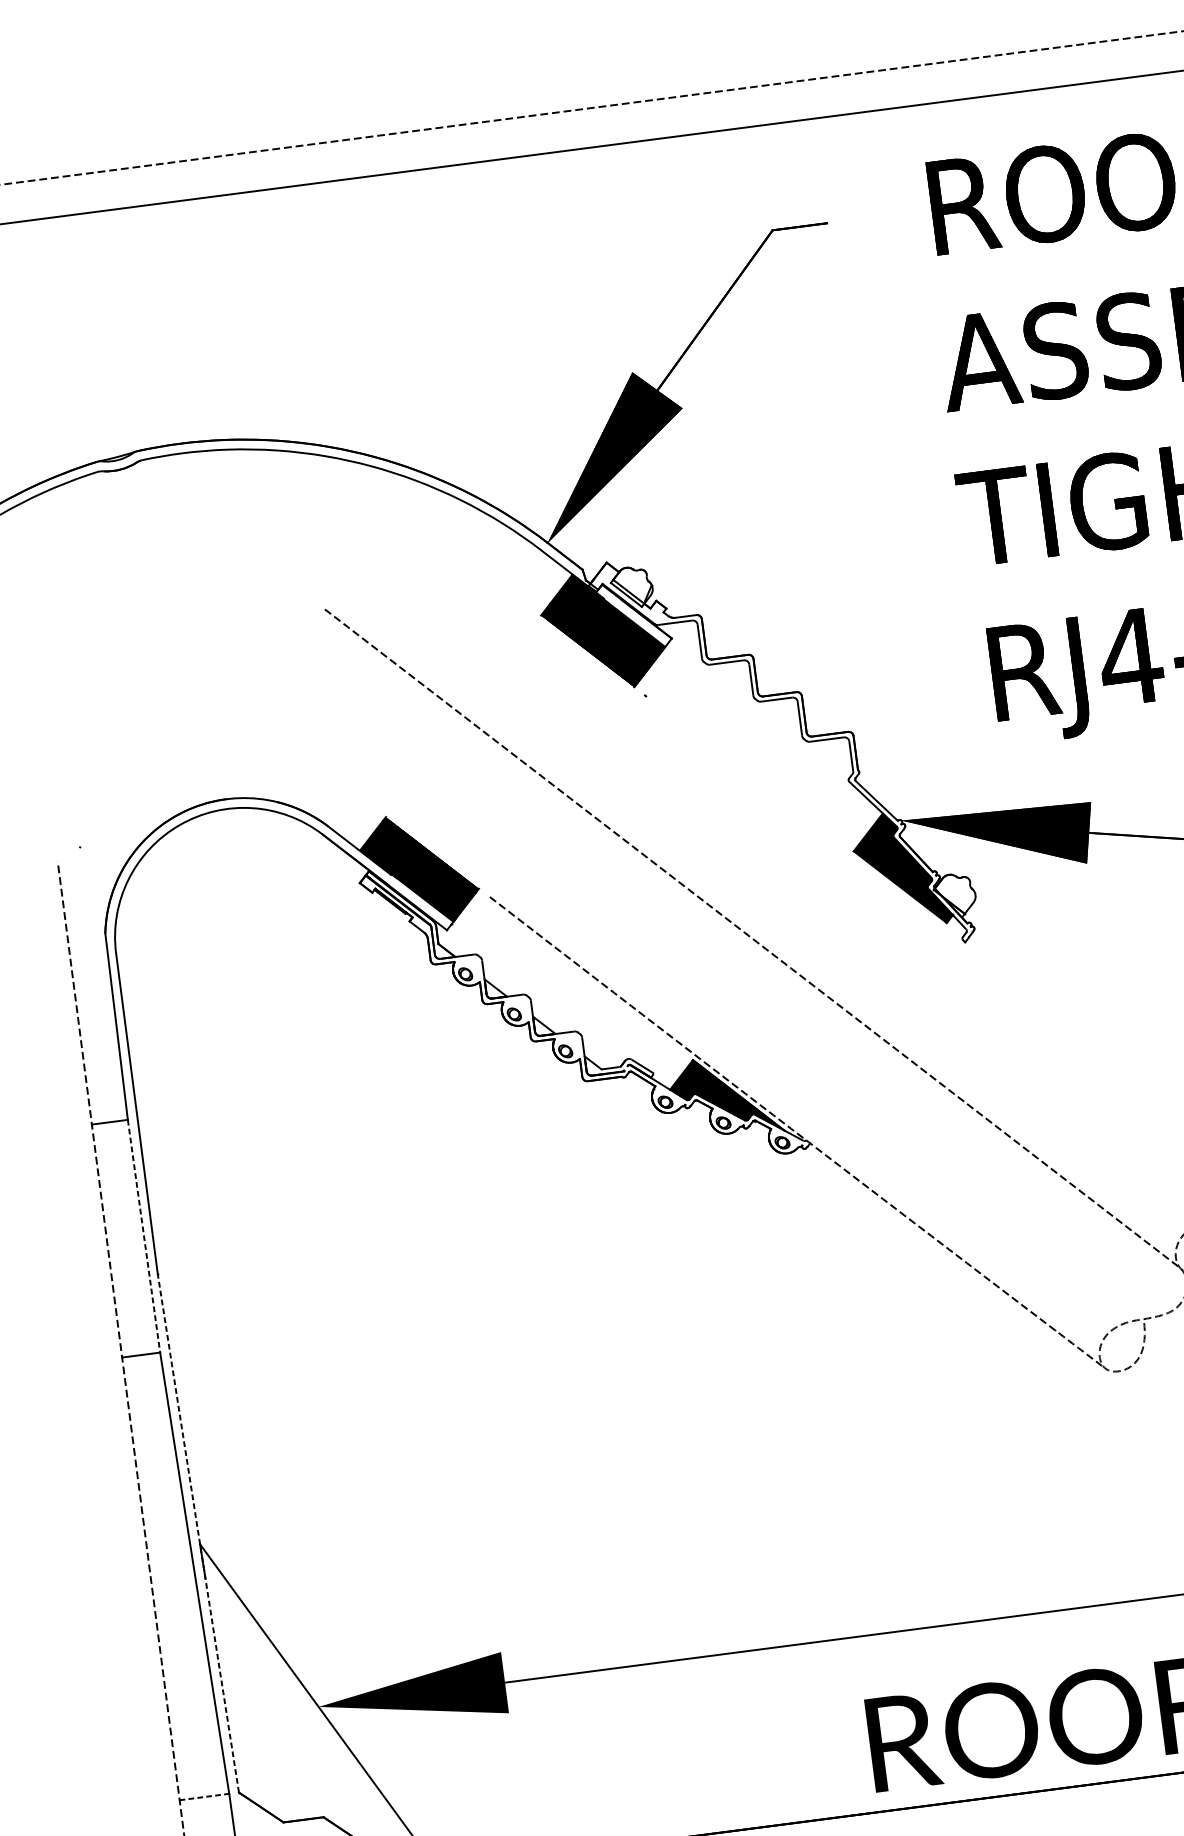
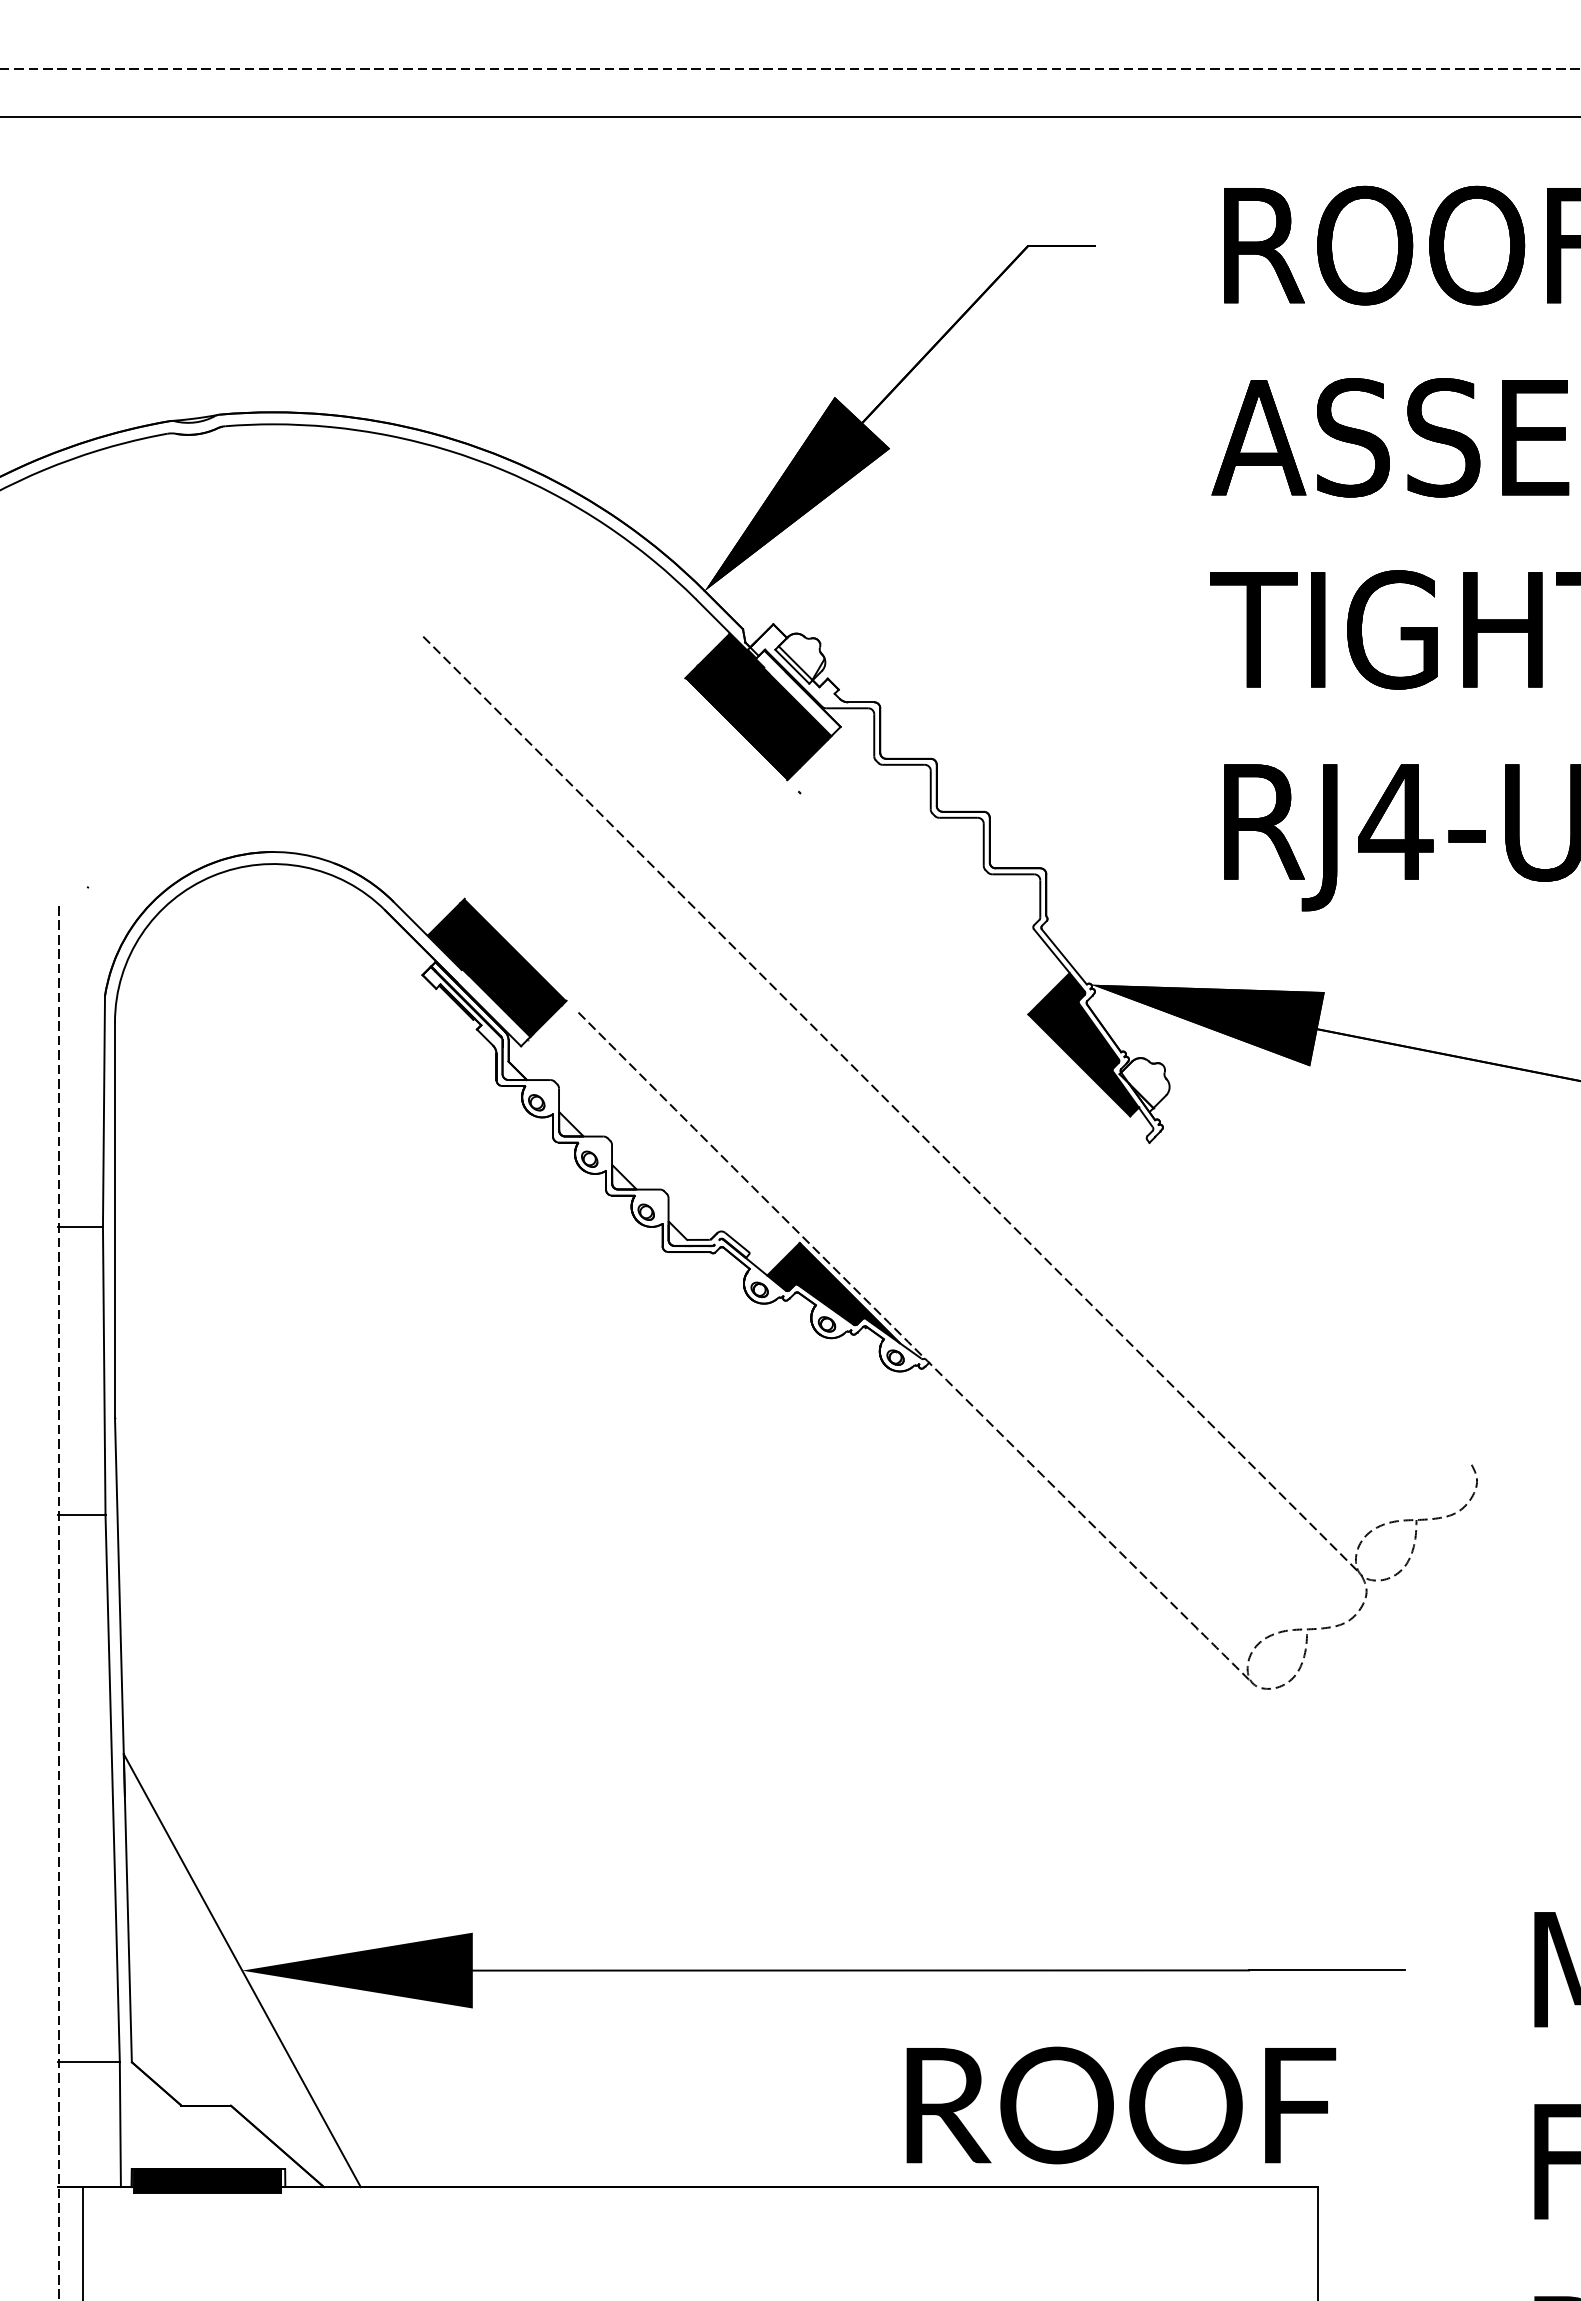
line: (144, 1236) -> (104, 1371), dashed -> solid
line: (198, 1533) -> (123, 1740), dashed -> solid
line: (204, 1797) -> (89, 2062), dashed -> solid

